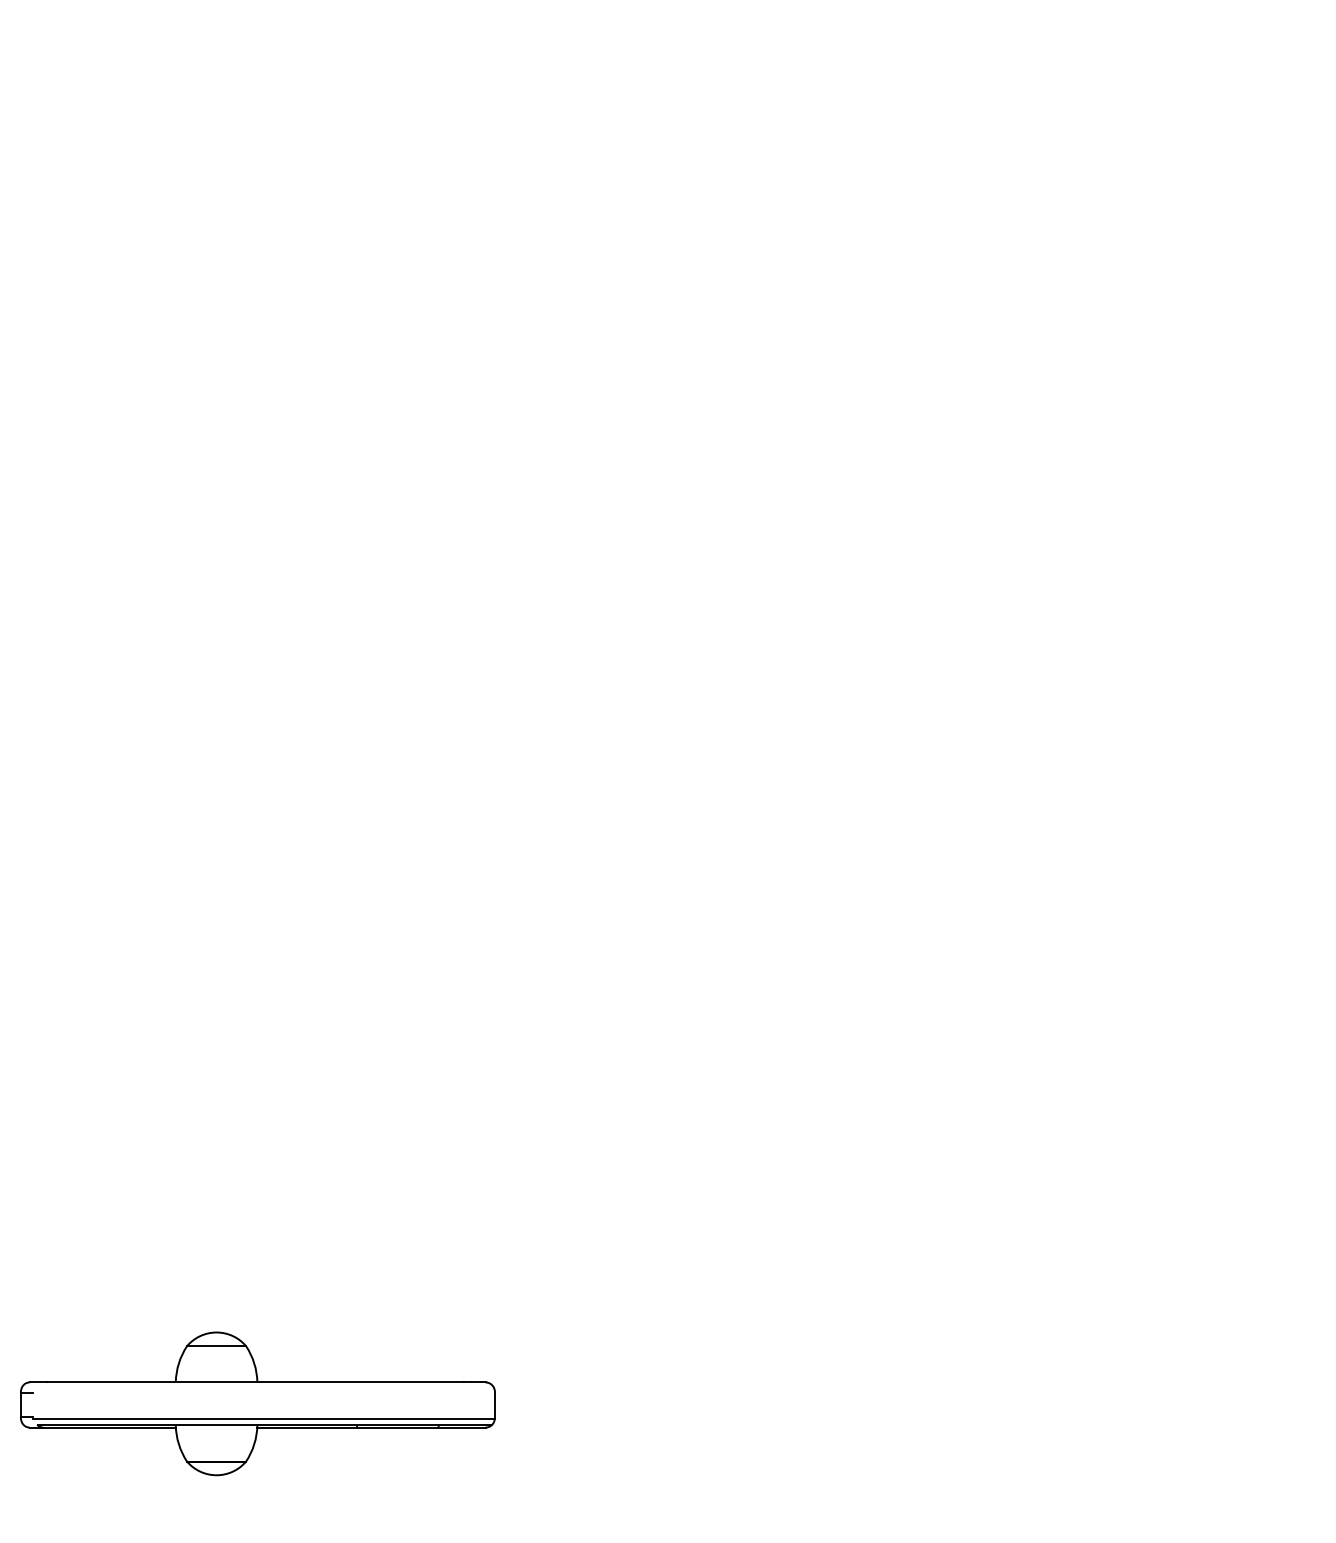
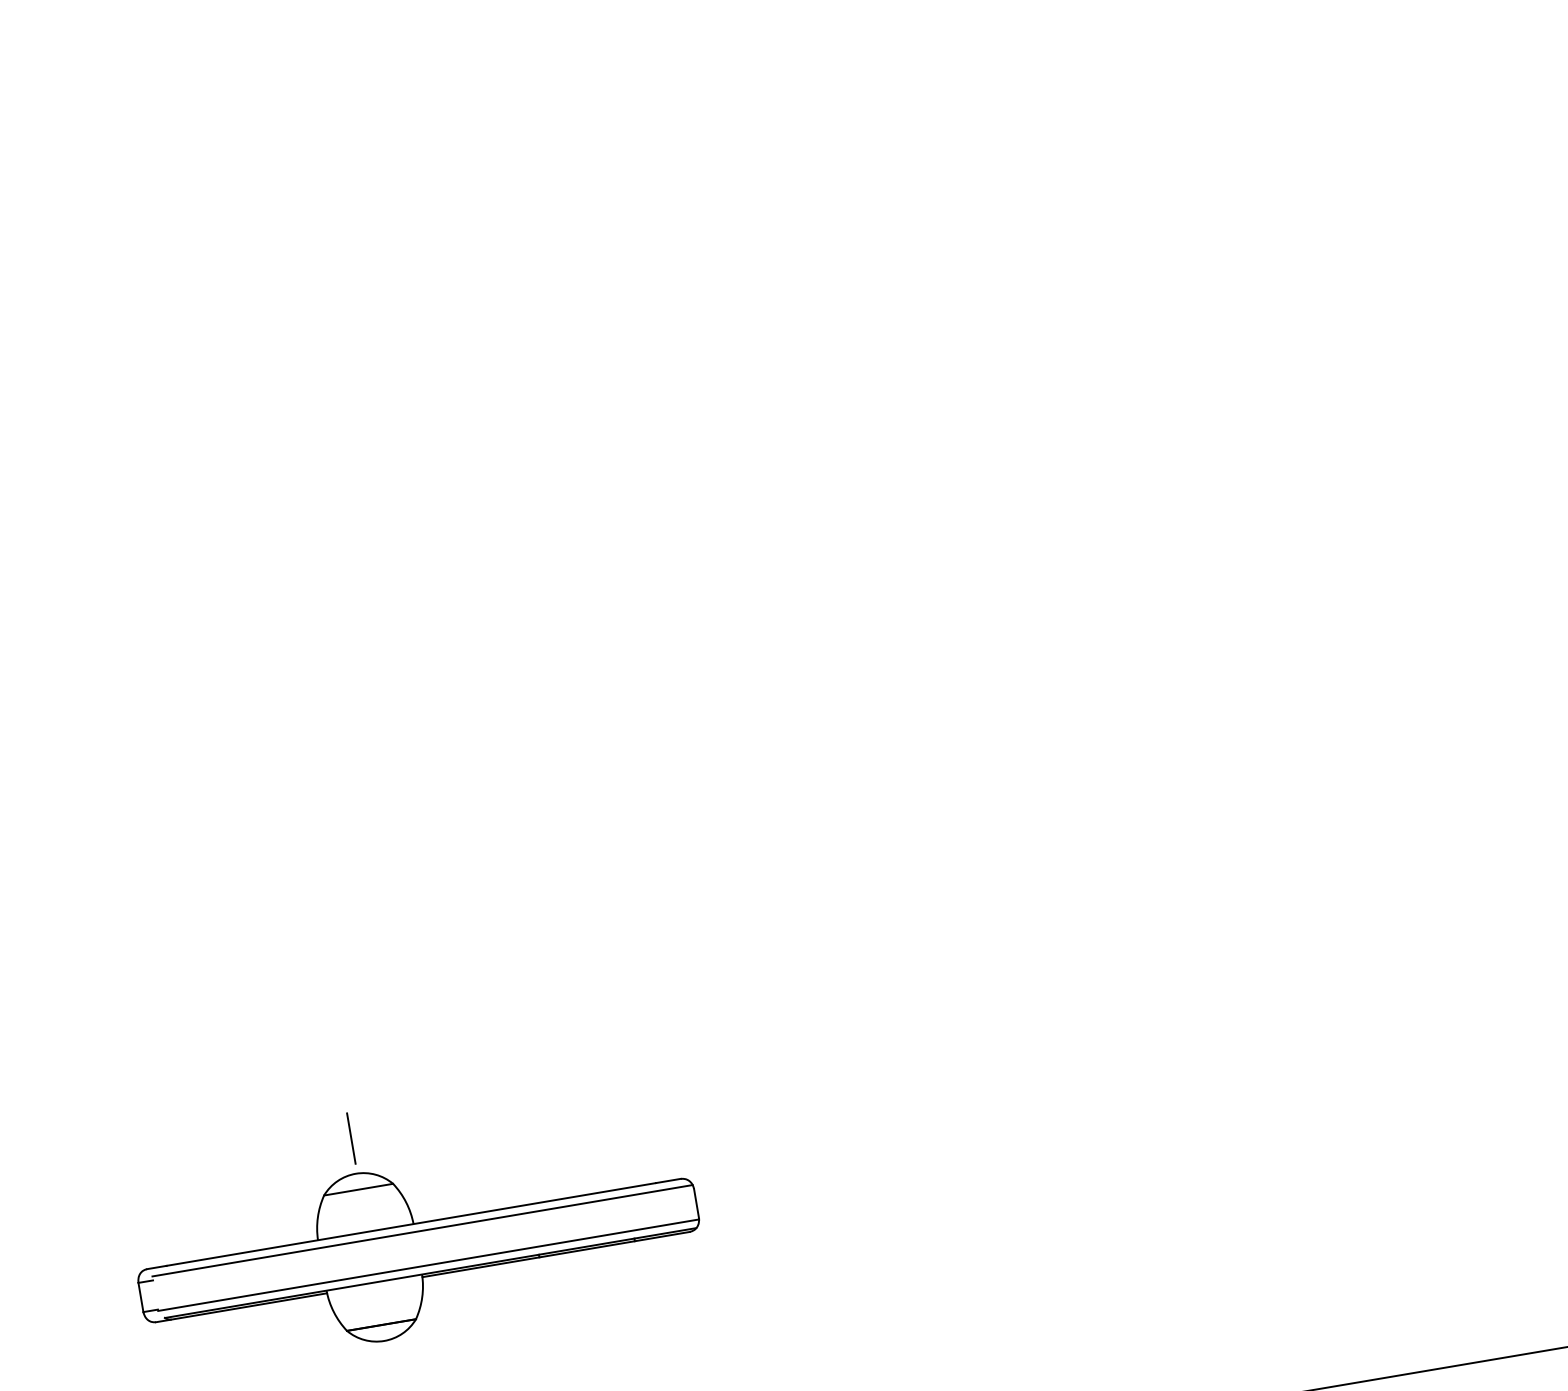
line: (217, 1302) -> (351, 1138), added
line: (263, 1389) -> (422, 1231), added

